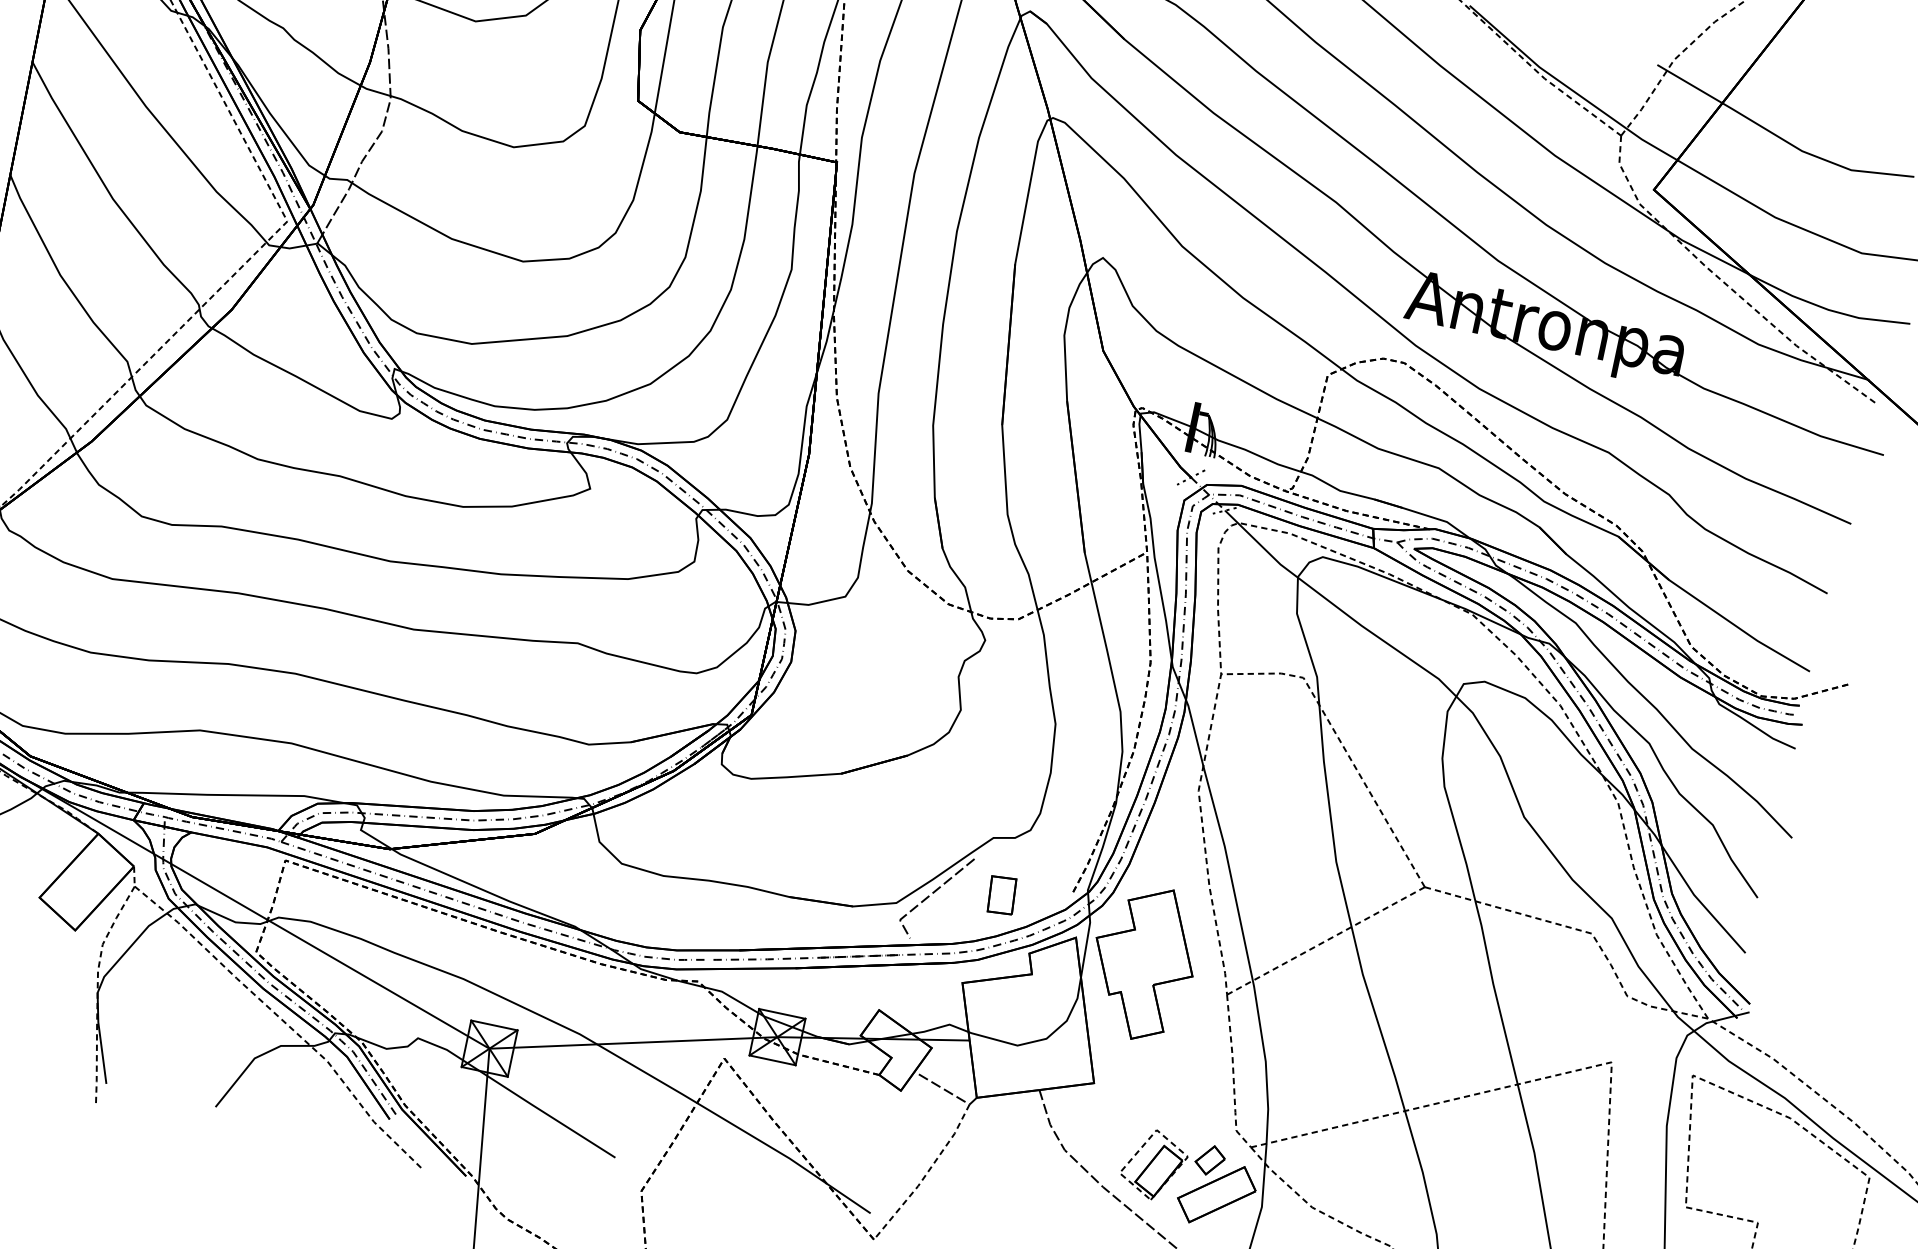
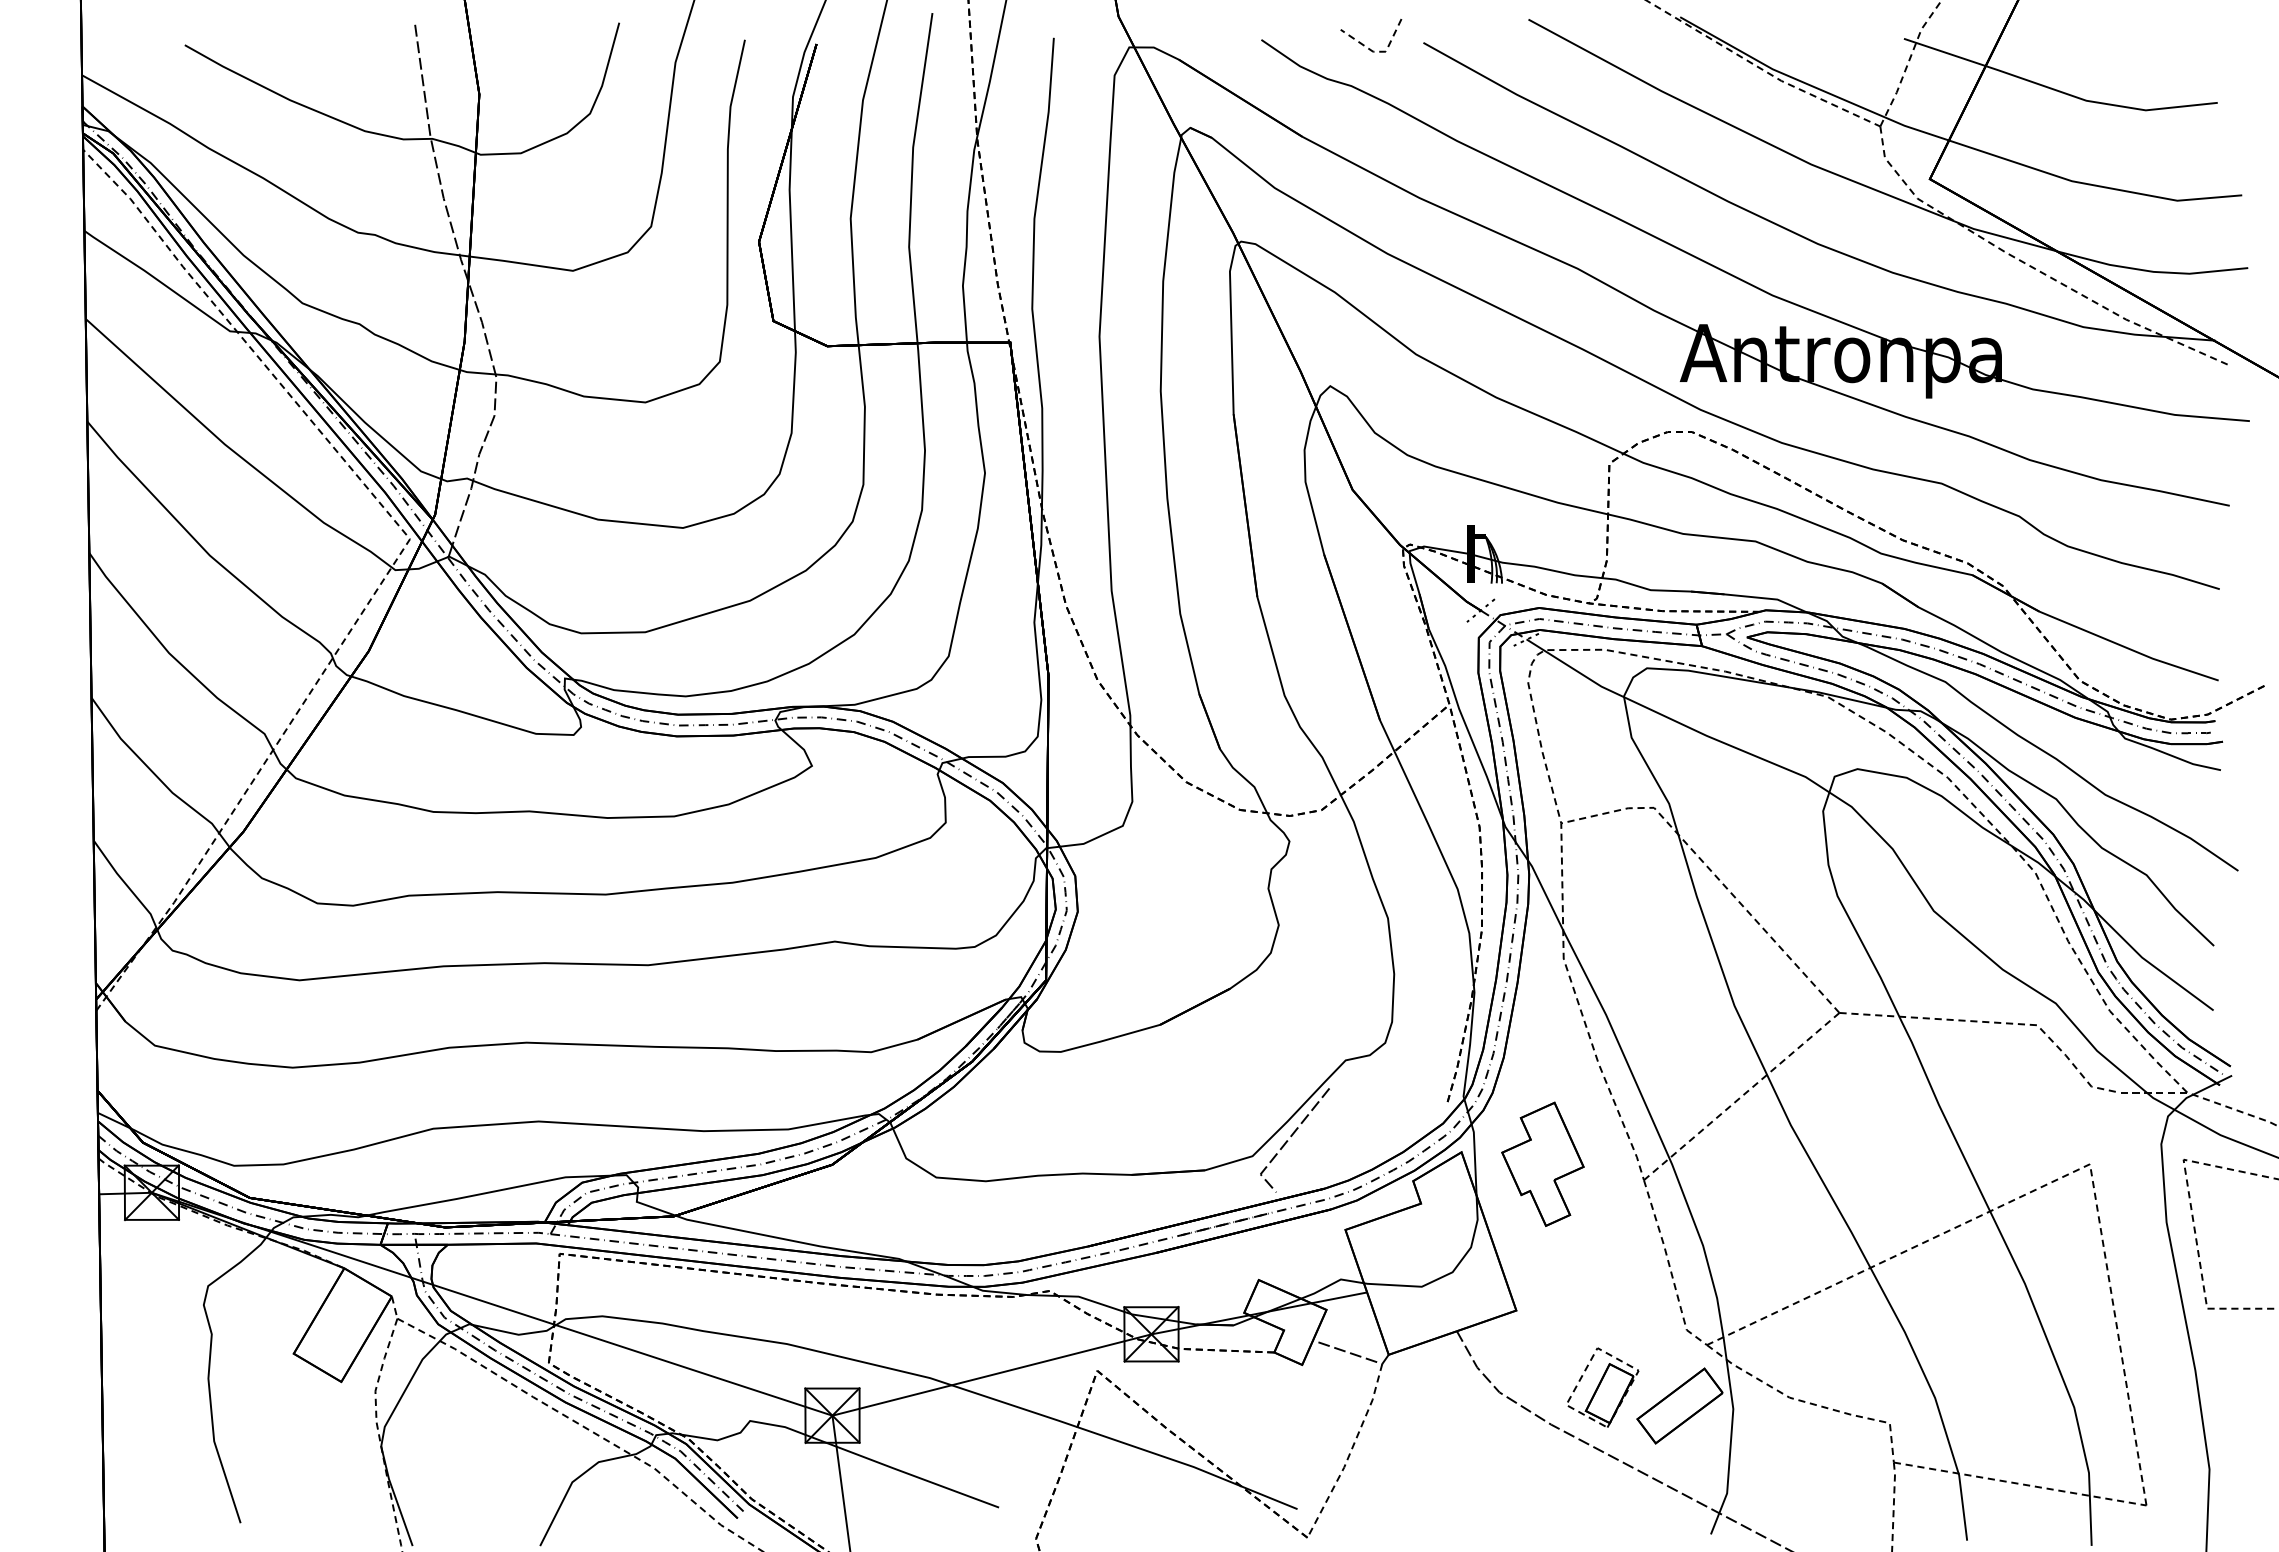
part: (1001, 895) -> (1368, 1122), removed
part: (1143, 962) -> (1542, 1164), size x0.7
part: (1210, 1160) -> (1664, 1369), removed

